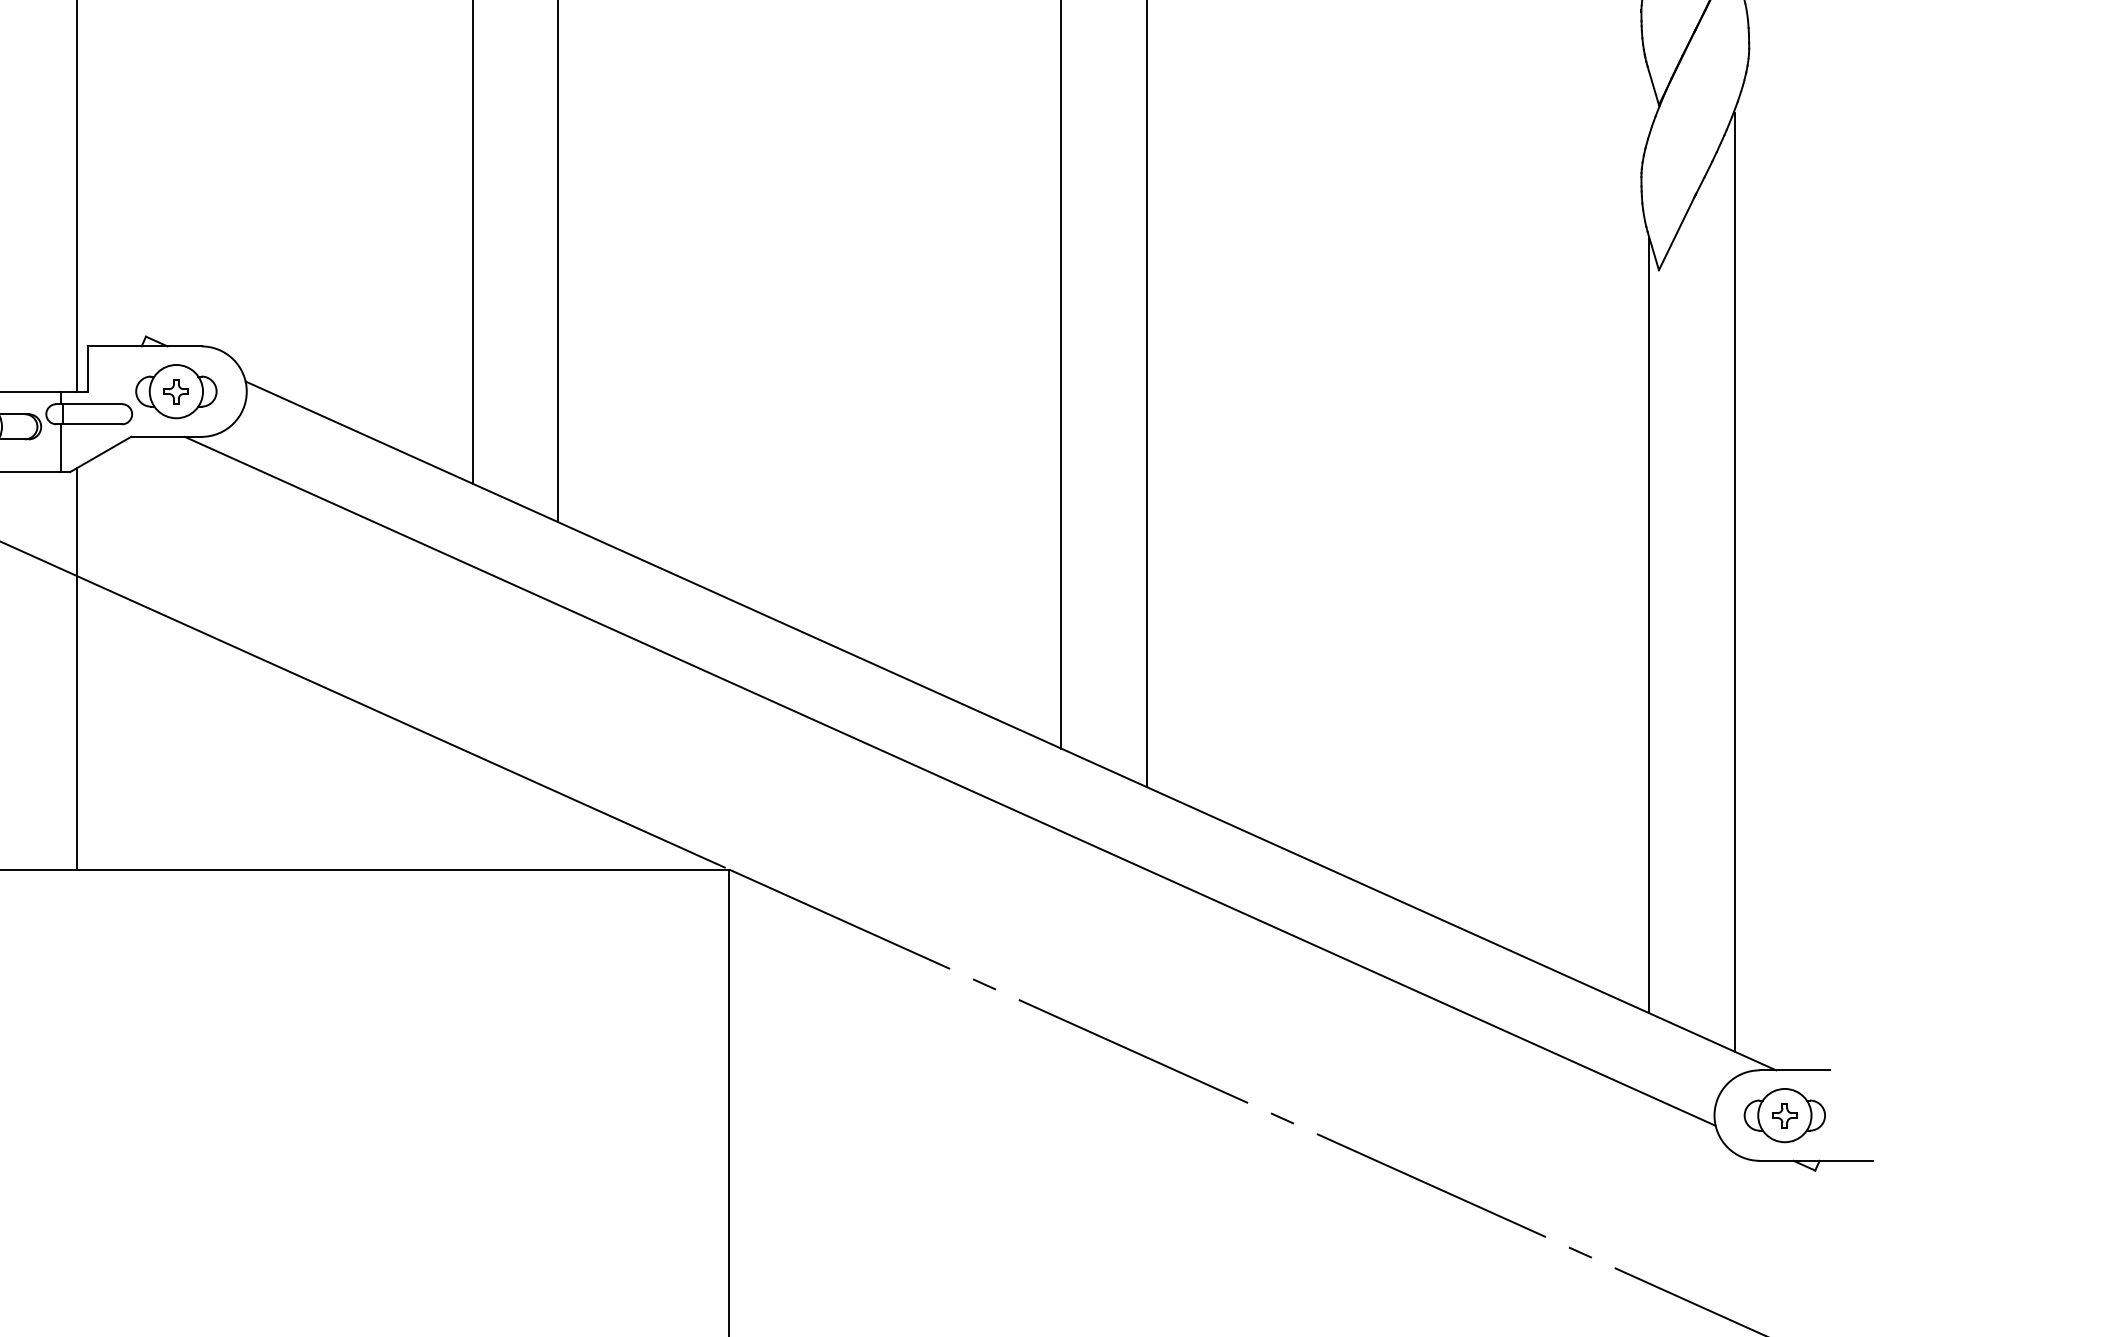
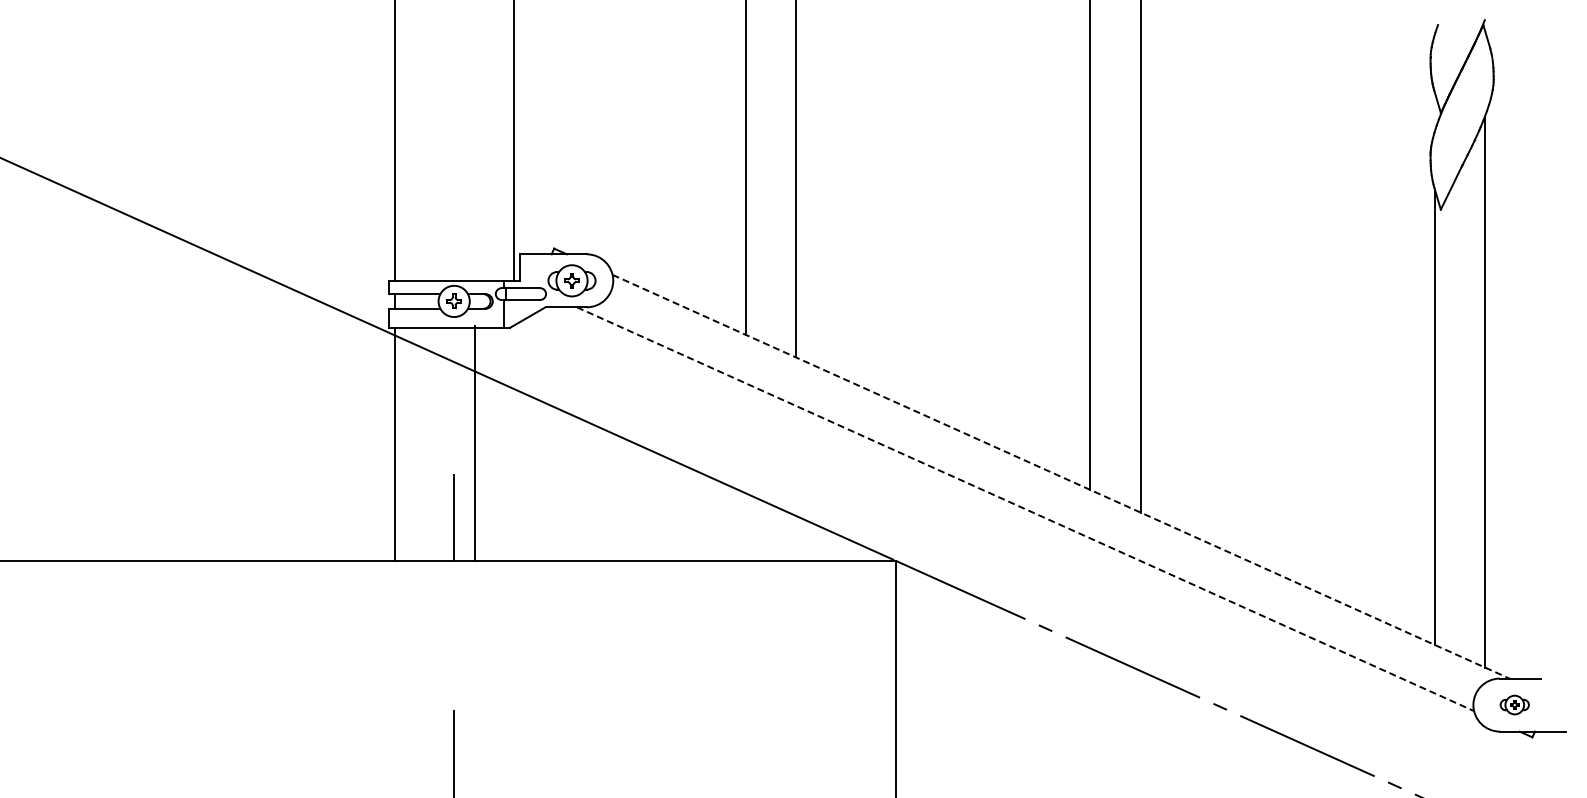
line: (76, 667) -> (474, 442), moved
line: (1011, 725) -> (1061, 476), solid -> dashed
line: (950, 781) -> (1025, 509), solid -> dashed
part: (1784, 1114) -> (1514, 704), size x0.6

